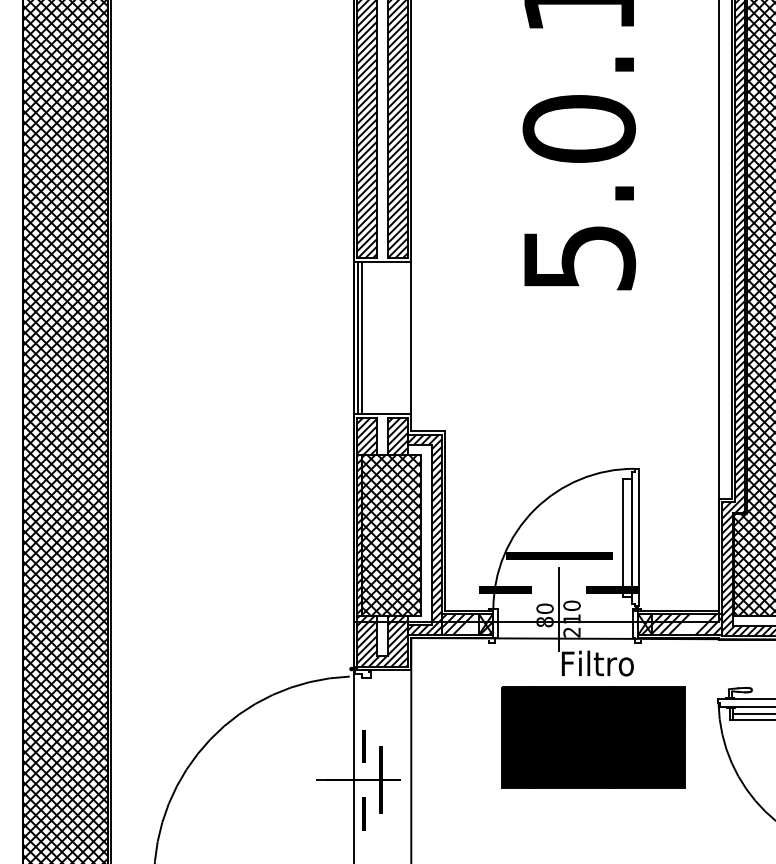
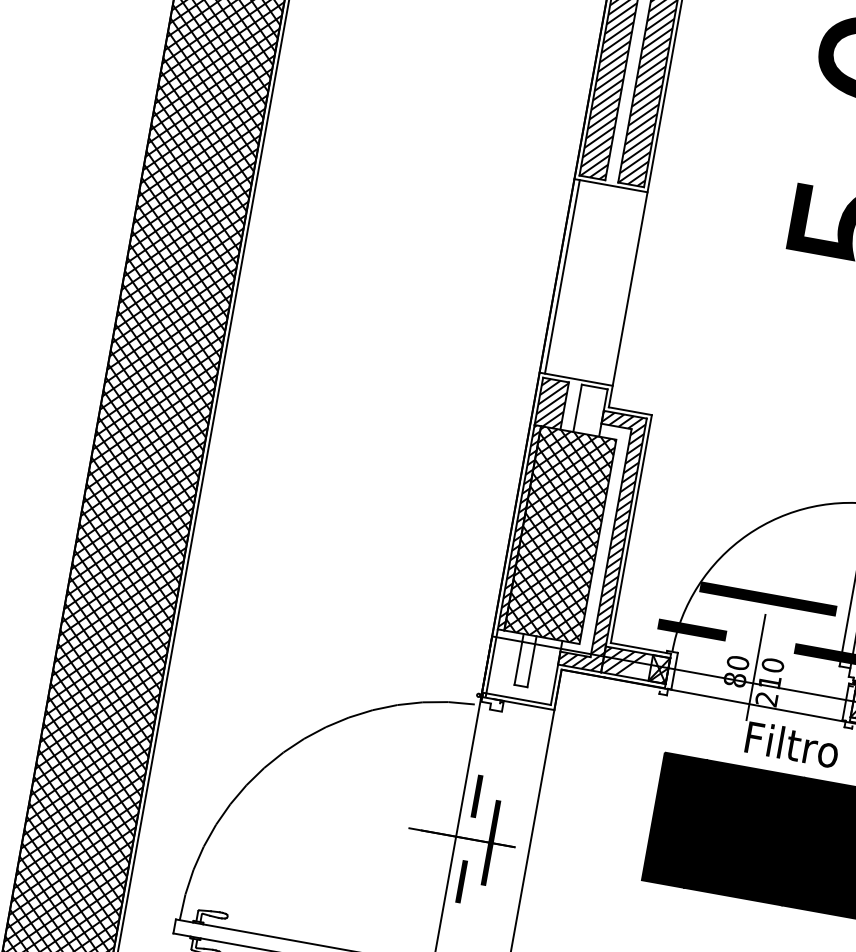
line: (362, 337) -> (568, 277), removed
hatch: (397, 436) -> (590, 410), removed
hatch: (382, 641) -> (524, 667), removed

